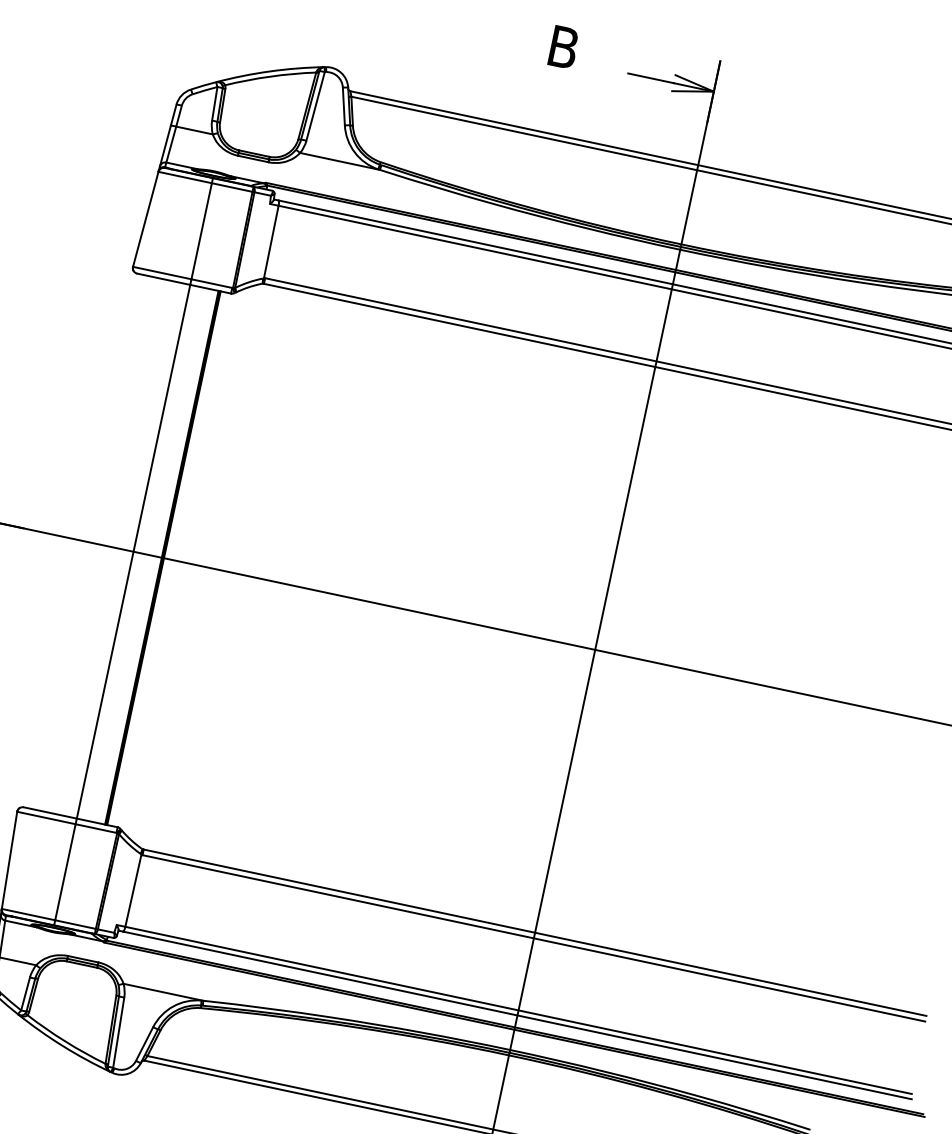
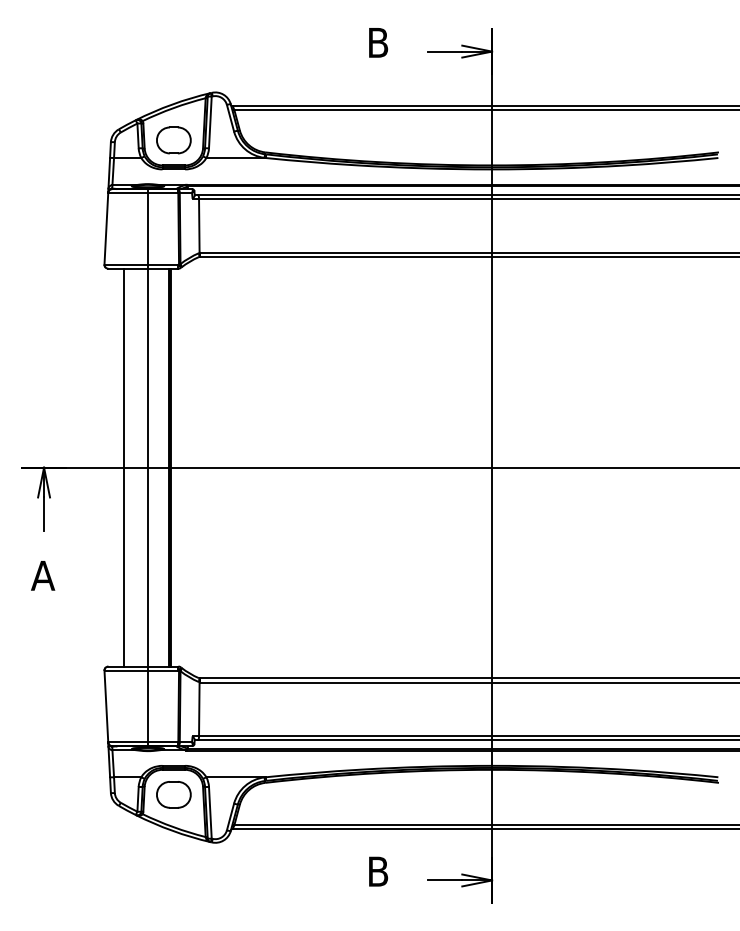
part: (261, 120) -> (173, 140), added
line: (102, 544) -> (124, 467), added
part: (74, 997) -> (173, 794), added

